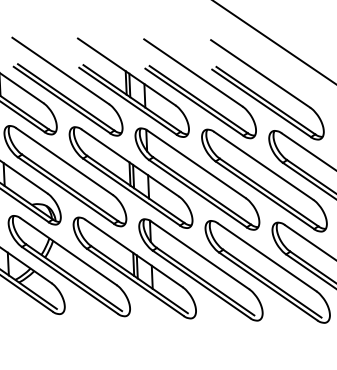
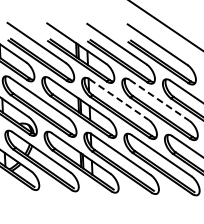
line: (197, 164) -> (119, 99), solid -> dashed
line: (265, 165) -> (160, 100), solid -> dashed

